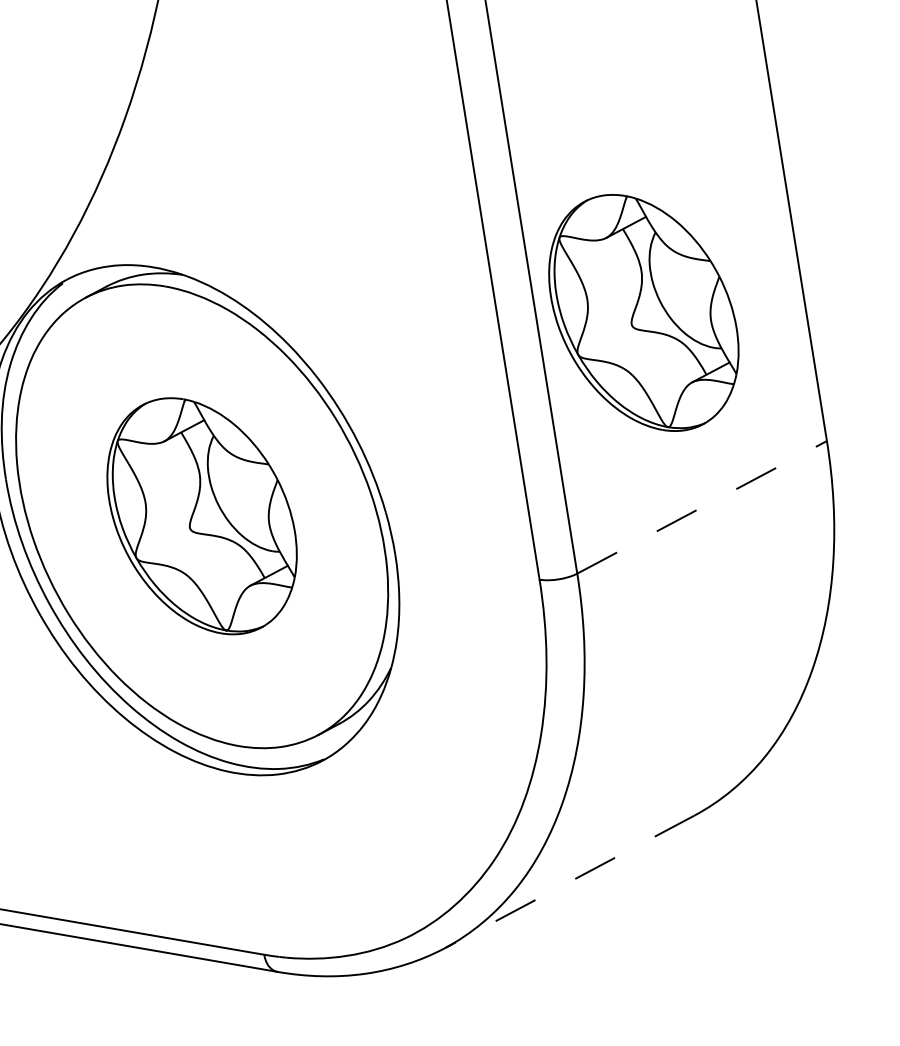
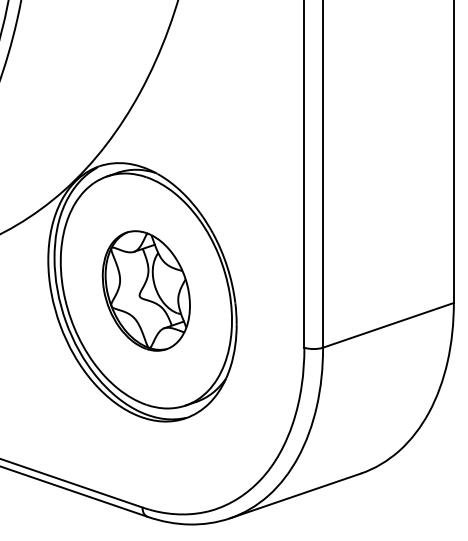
part: (641, 312) -> (374, 226), removed
line: (702, 507) -> (388, 325), dashed -> solid
line: (569, 883) -> (295, 496), dashed -> solid

